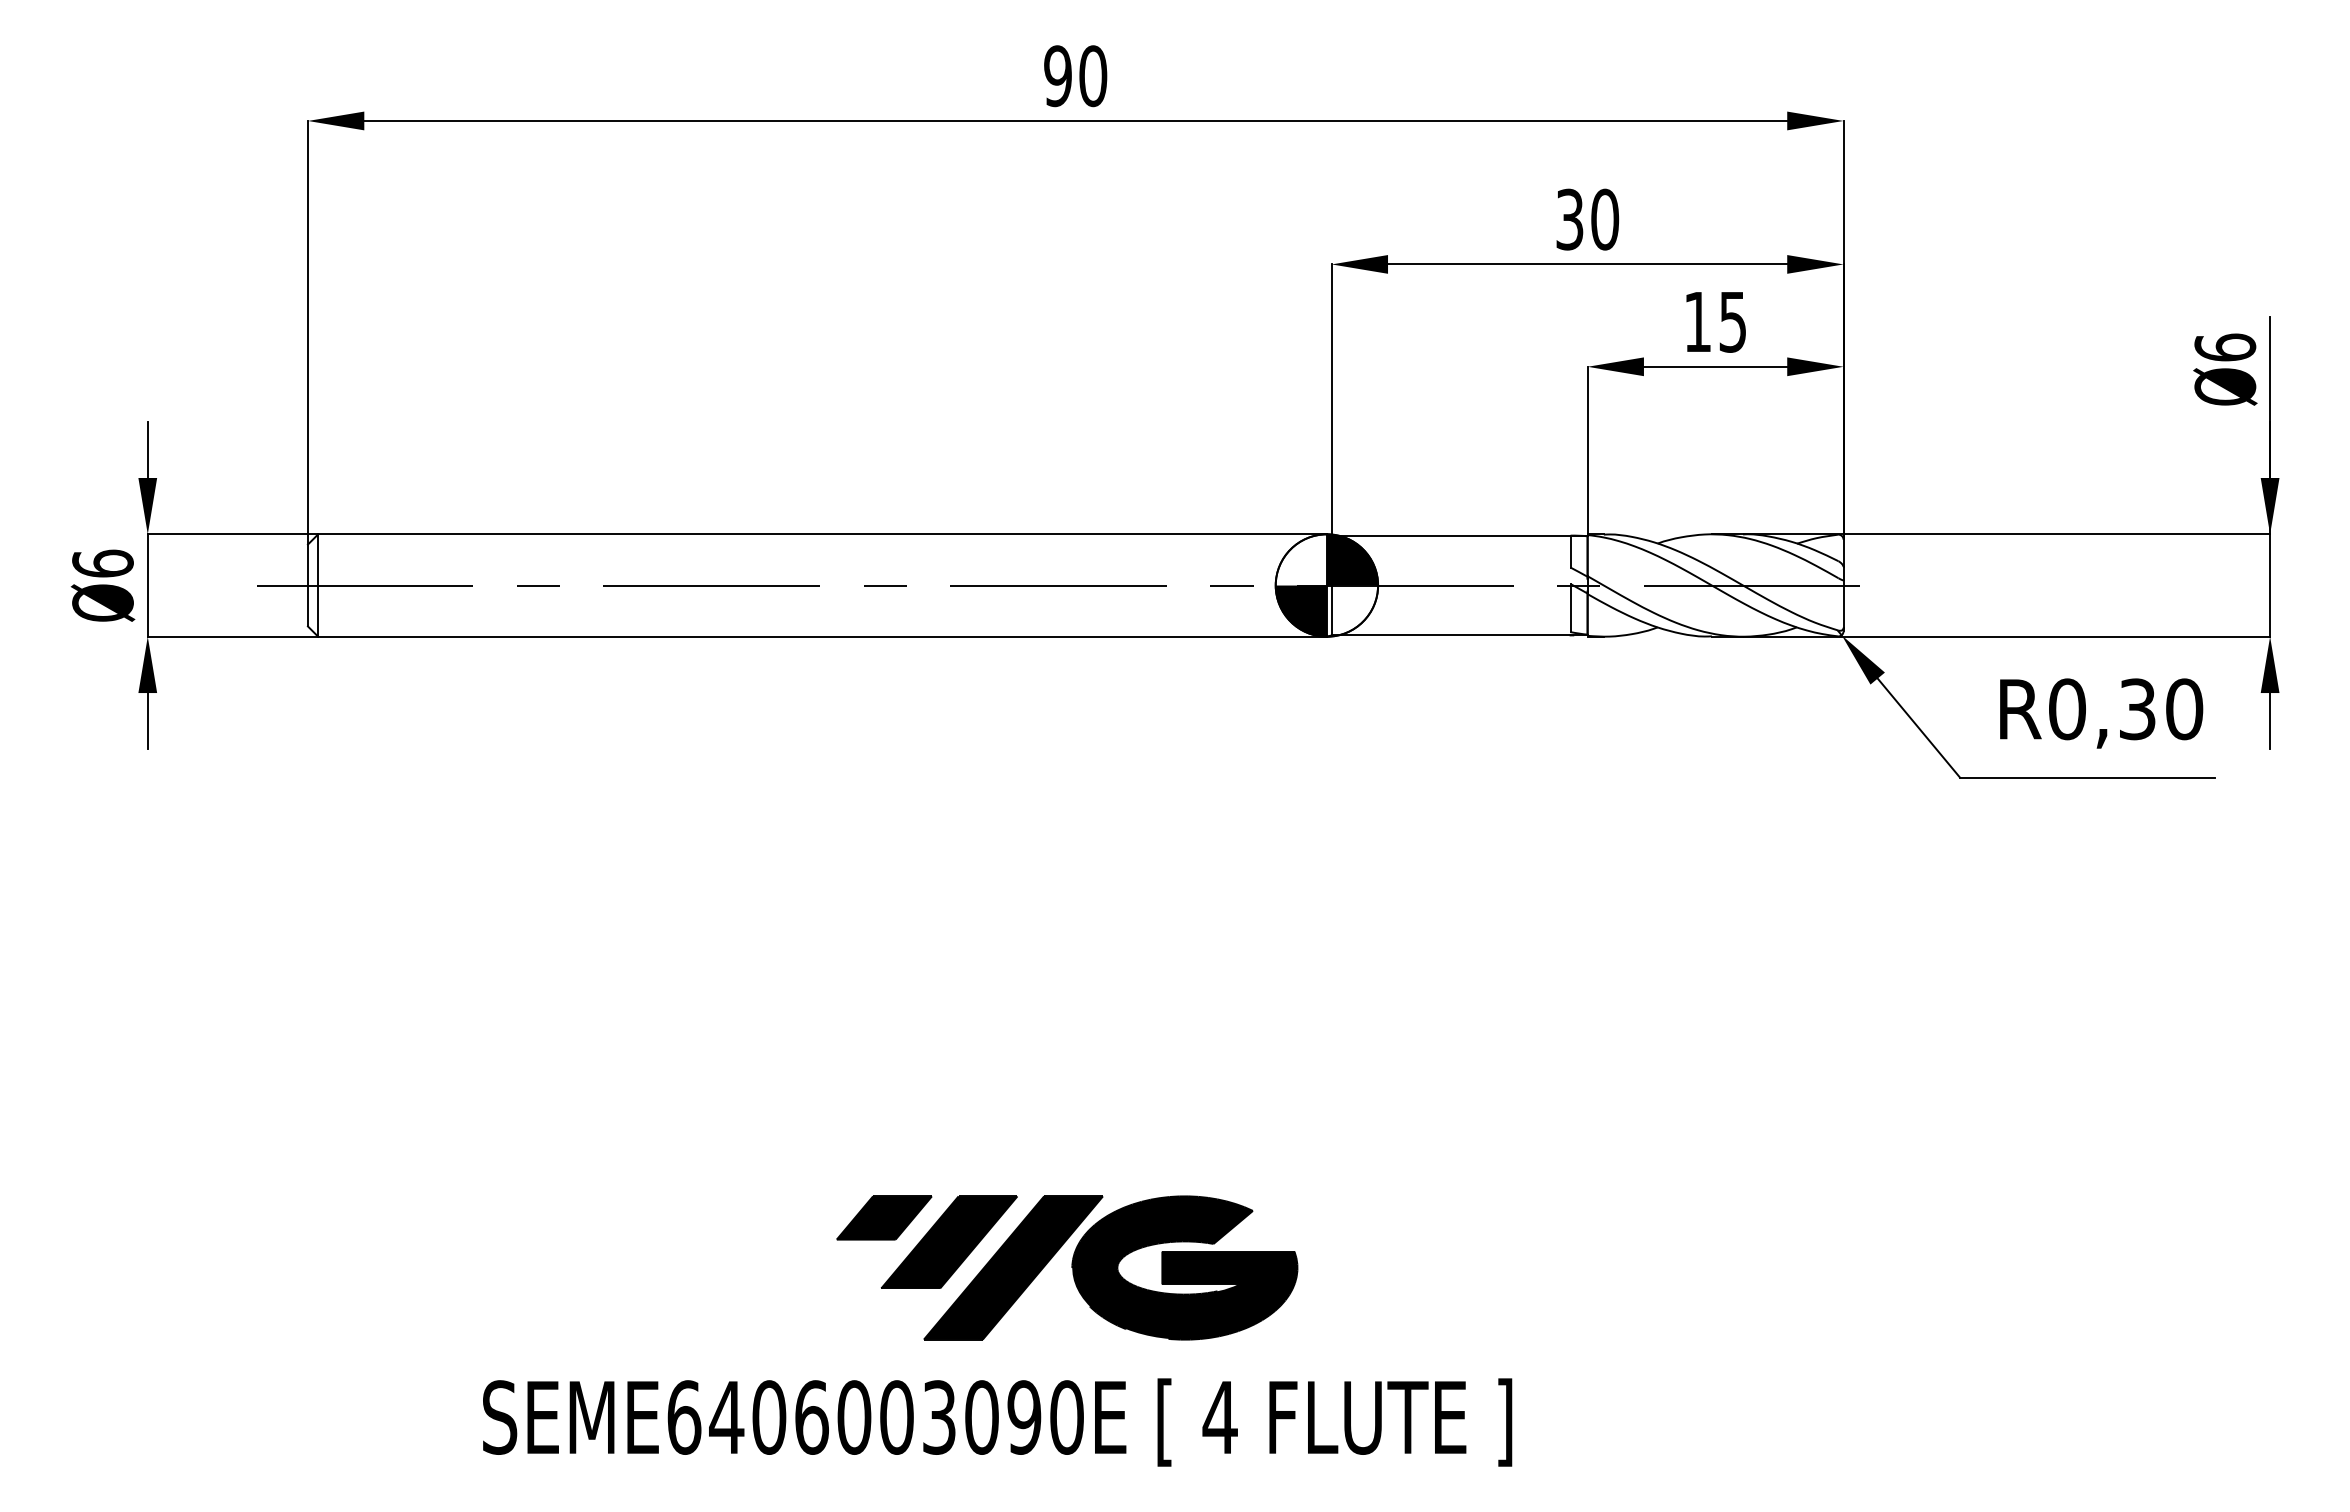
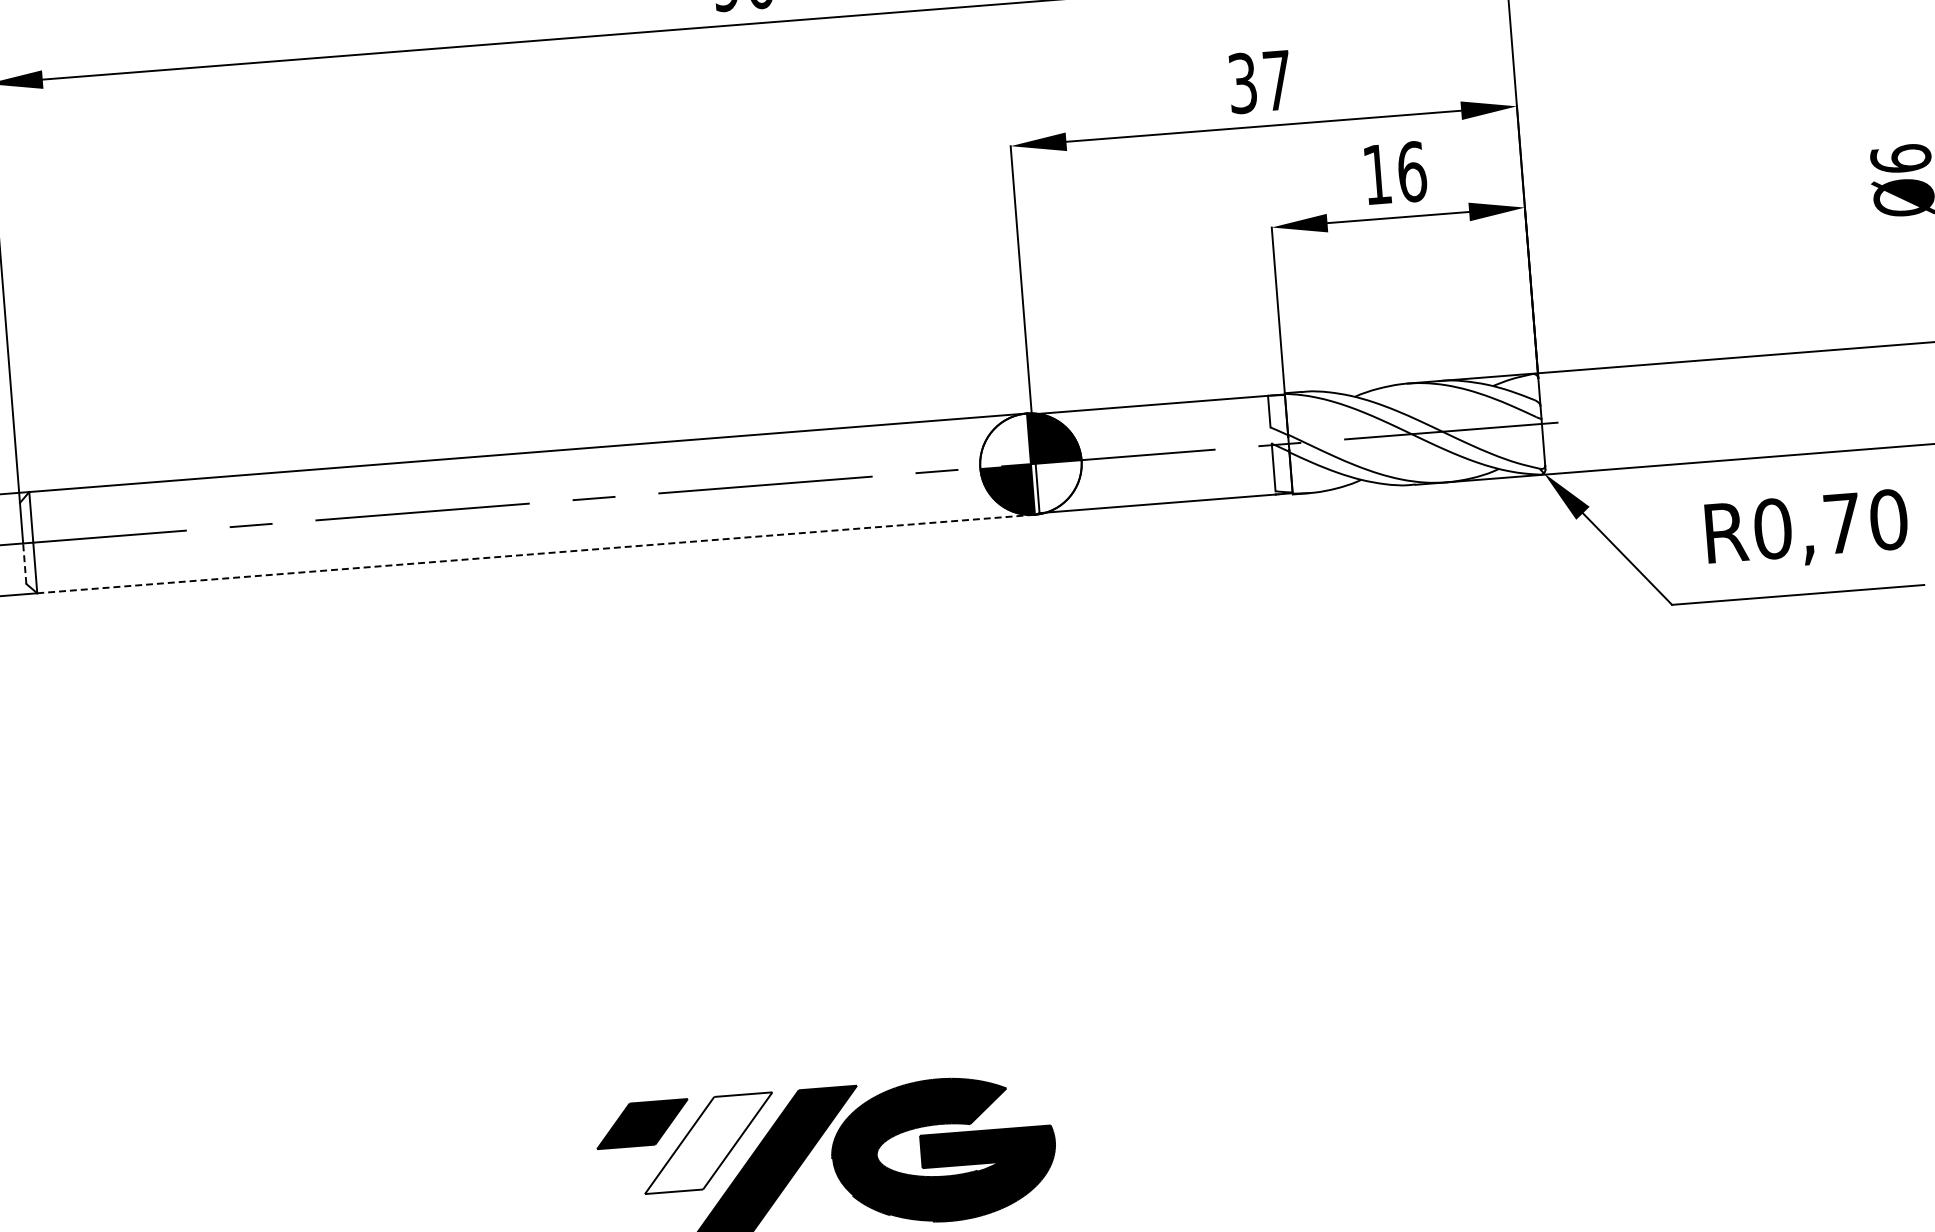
text: (1605, 219) -> (1277, 80), 30 -> 37
text: (1733, 321) -> (1412, 171), 15 -> 16
line: (307, 605) -> (24, 563), solid -> dashed
line: (823, 636) -> (537, 553), solid -> dashed
text: (2137, 709) -> (1842, 523), R0,30 -> R0,70
fill: (949, 1242) -> (708, 1143), removed

